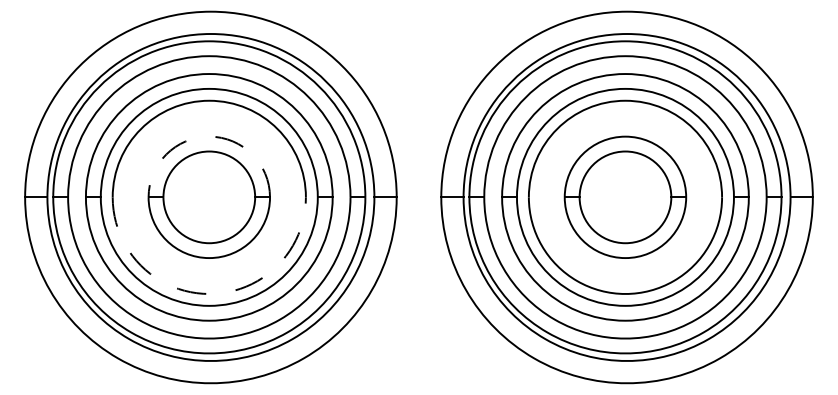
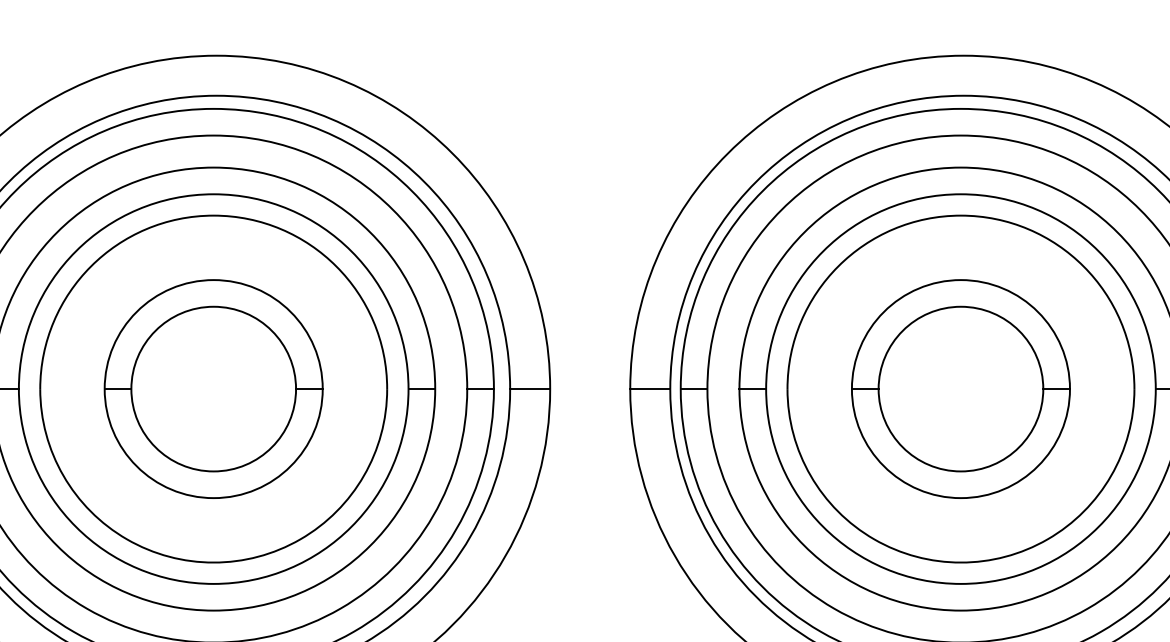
arc: (209, 136) -> (214, 279), dashed -> solid
arc: (209, 293) -> (214, 561), dashed -> solid

